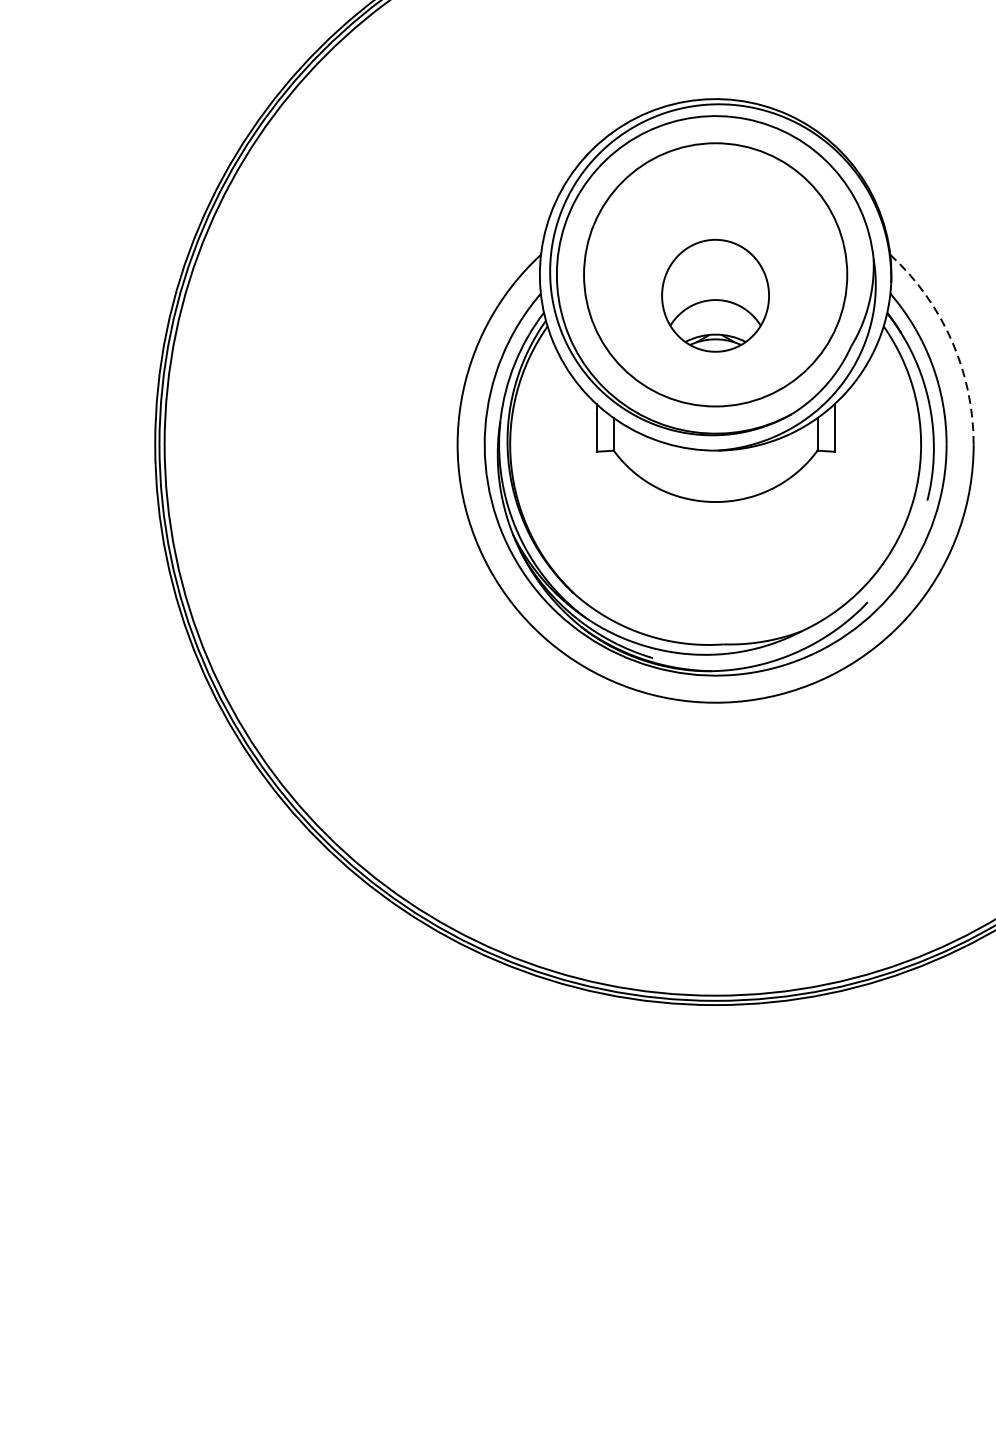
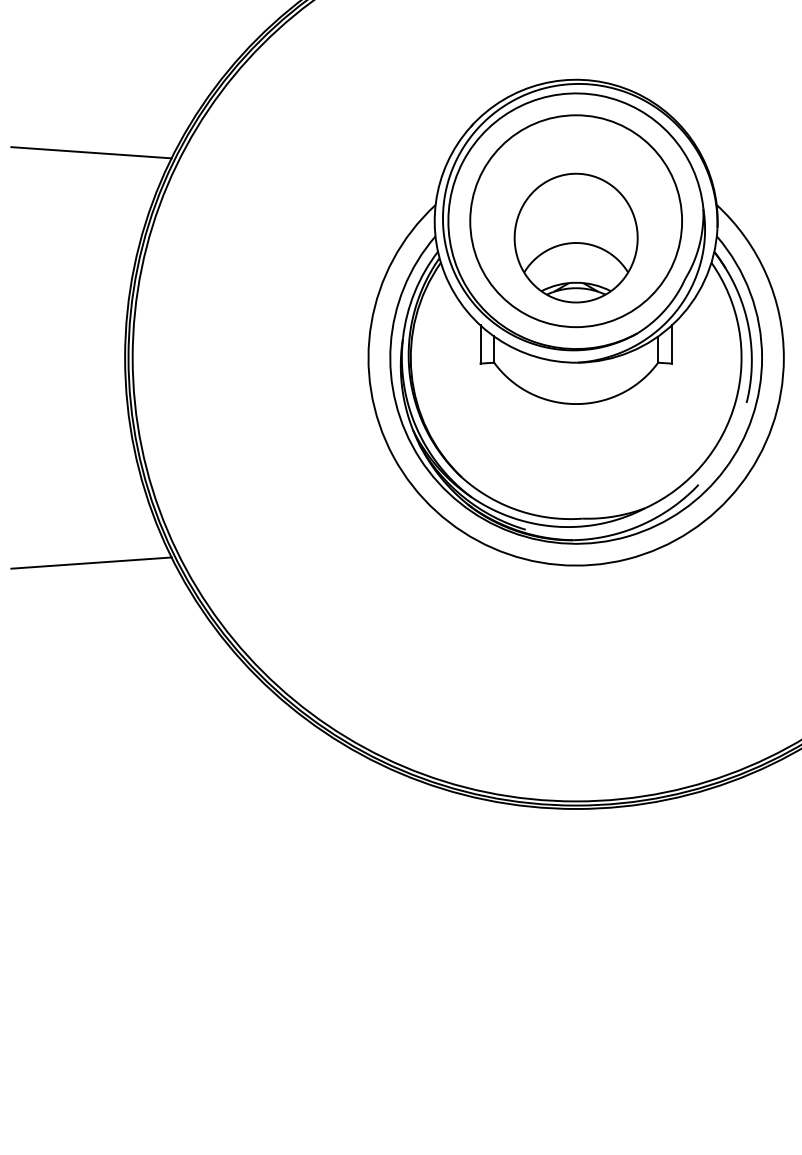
line: (113, 189) -> (91, 152), added
part: (714, 295) -> (575, 237), size x1.43
arc: (952, 341) -> (766, 274), dashed -> solid
line: (113, 698) -> (91, 562), added

